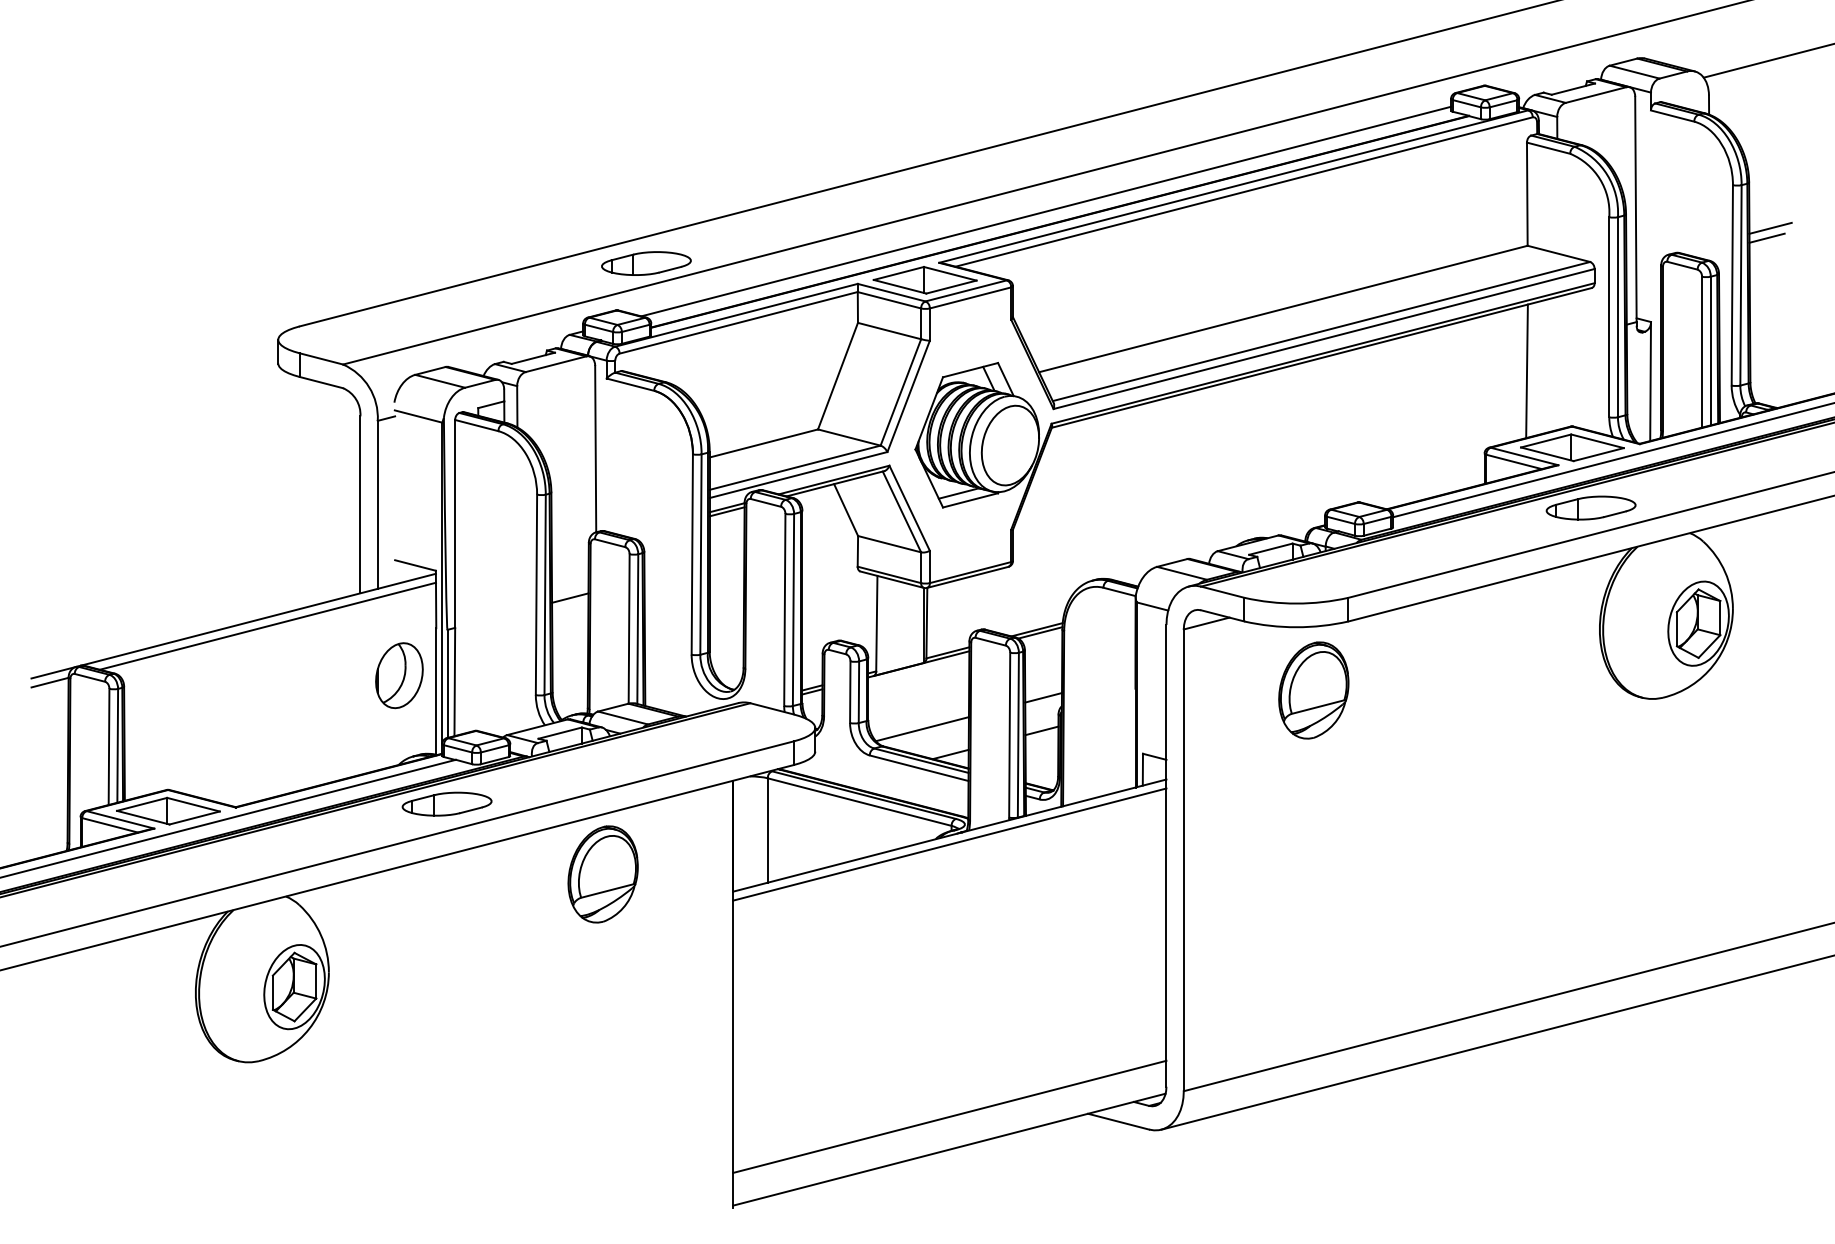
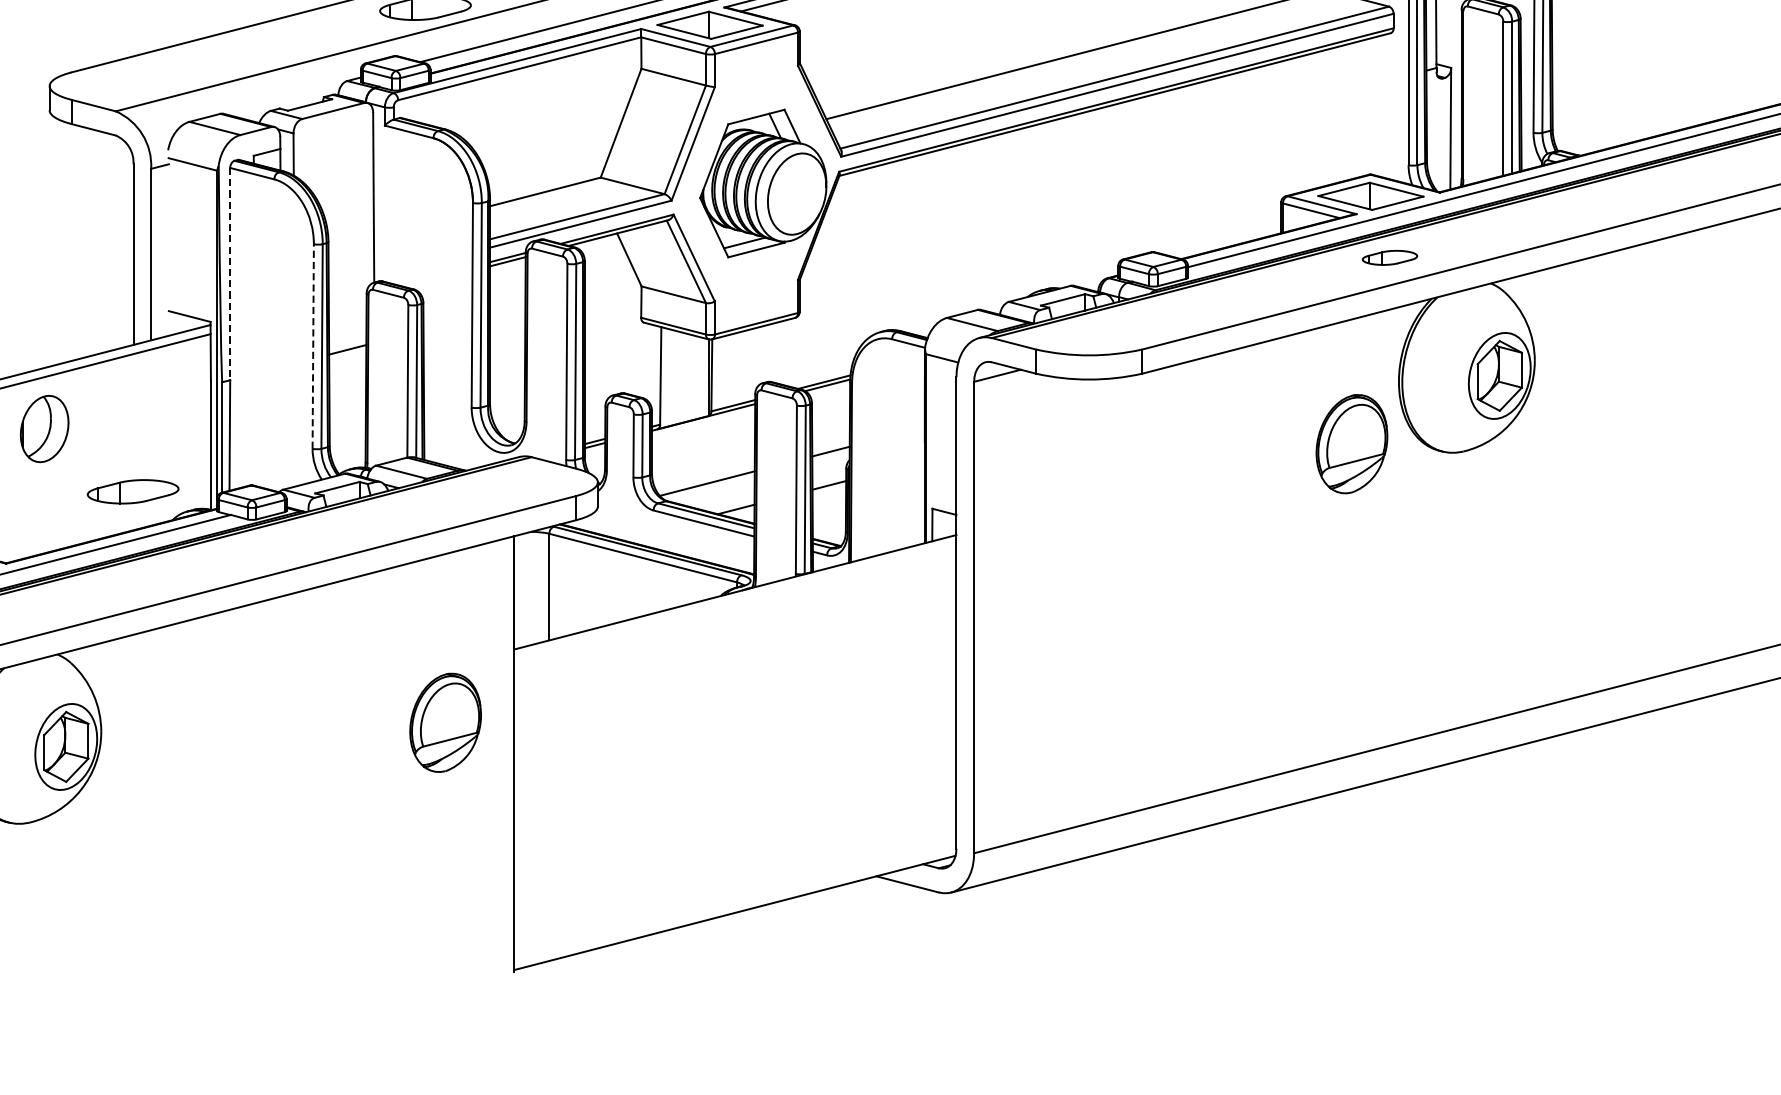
line: (1526, 371) -> (1324, 118), removed
part: (1590, 507) -> (1389, 257), size x0.6
line: (455, 523) -> (230, 273), solid -> dashed
line: (536, 594) -> (313, 346), solid -> dashed
part: (399, 675) -> (44, 428), moved
part: (1313, 690) -> (1351, 444), moved
part: (446, 803) -> (132, 491), moved
line: (949, 844) -> (734, 601), removed
part: (602, 874) -> (444, 722), moved
line: (949, 1116) -> (734, 879), removed

